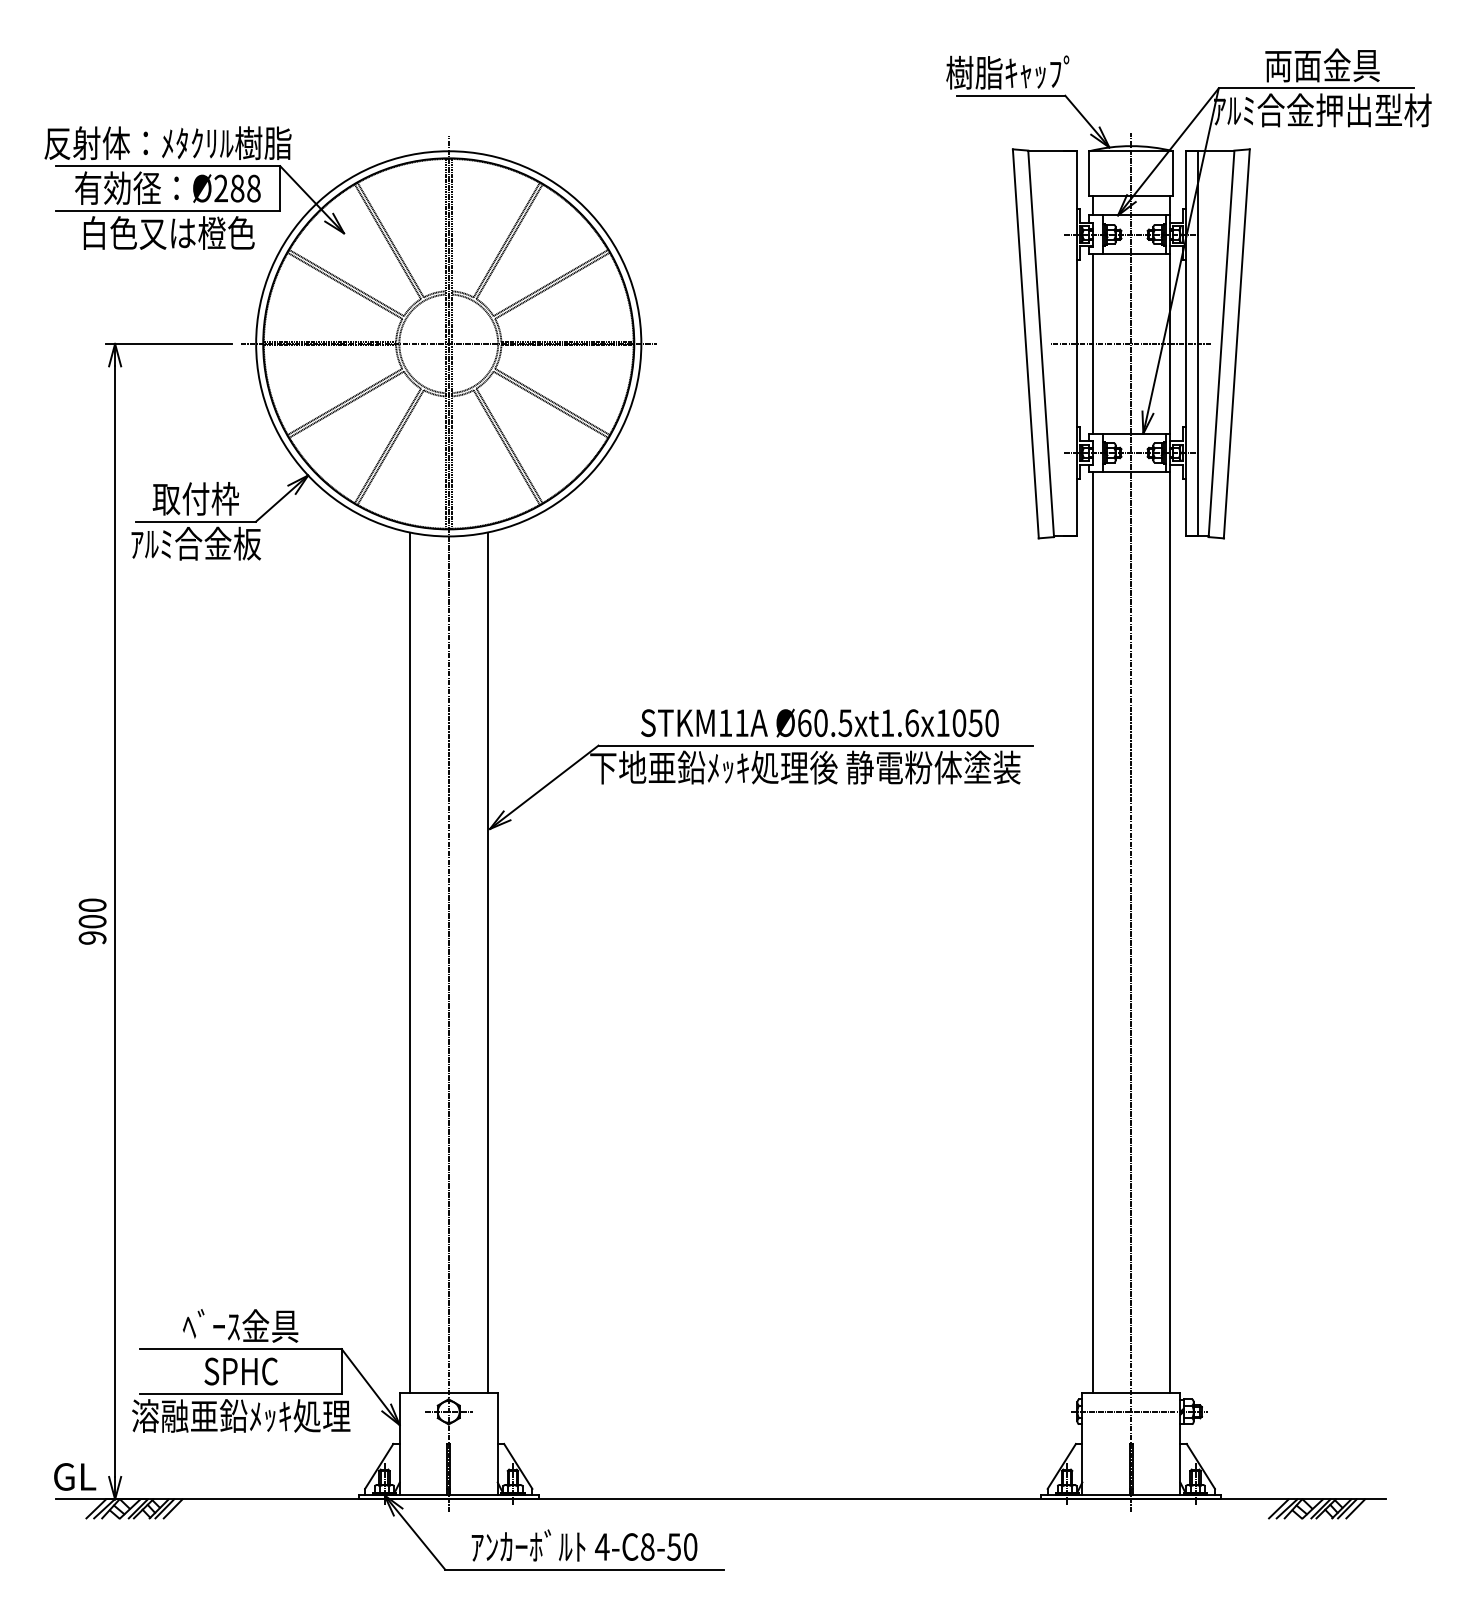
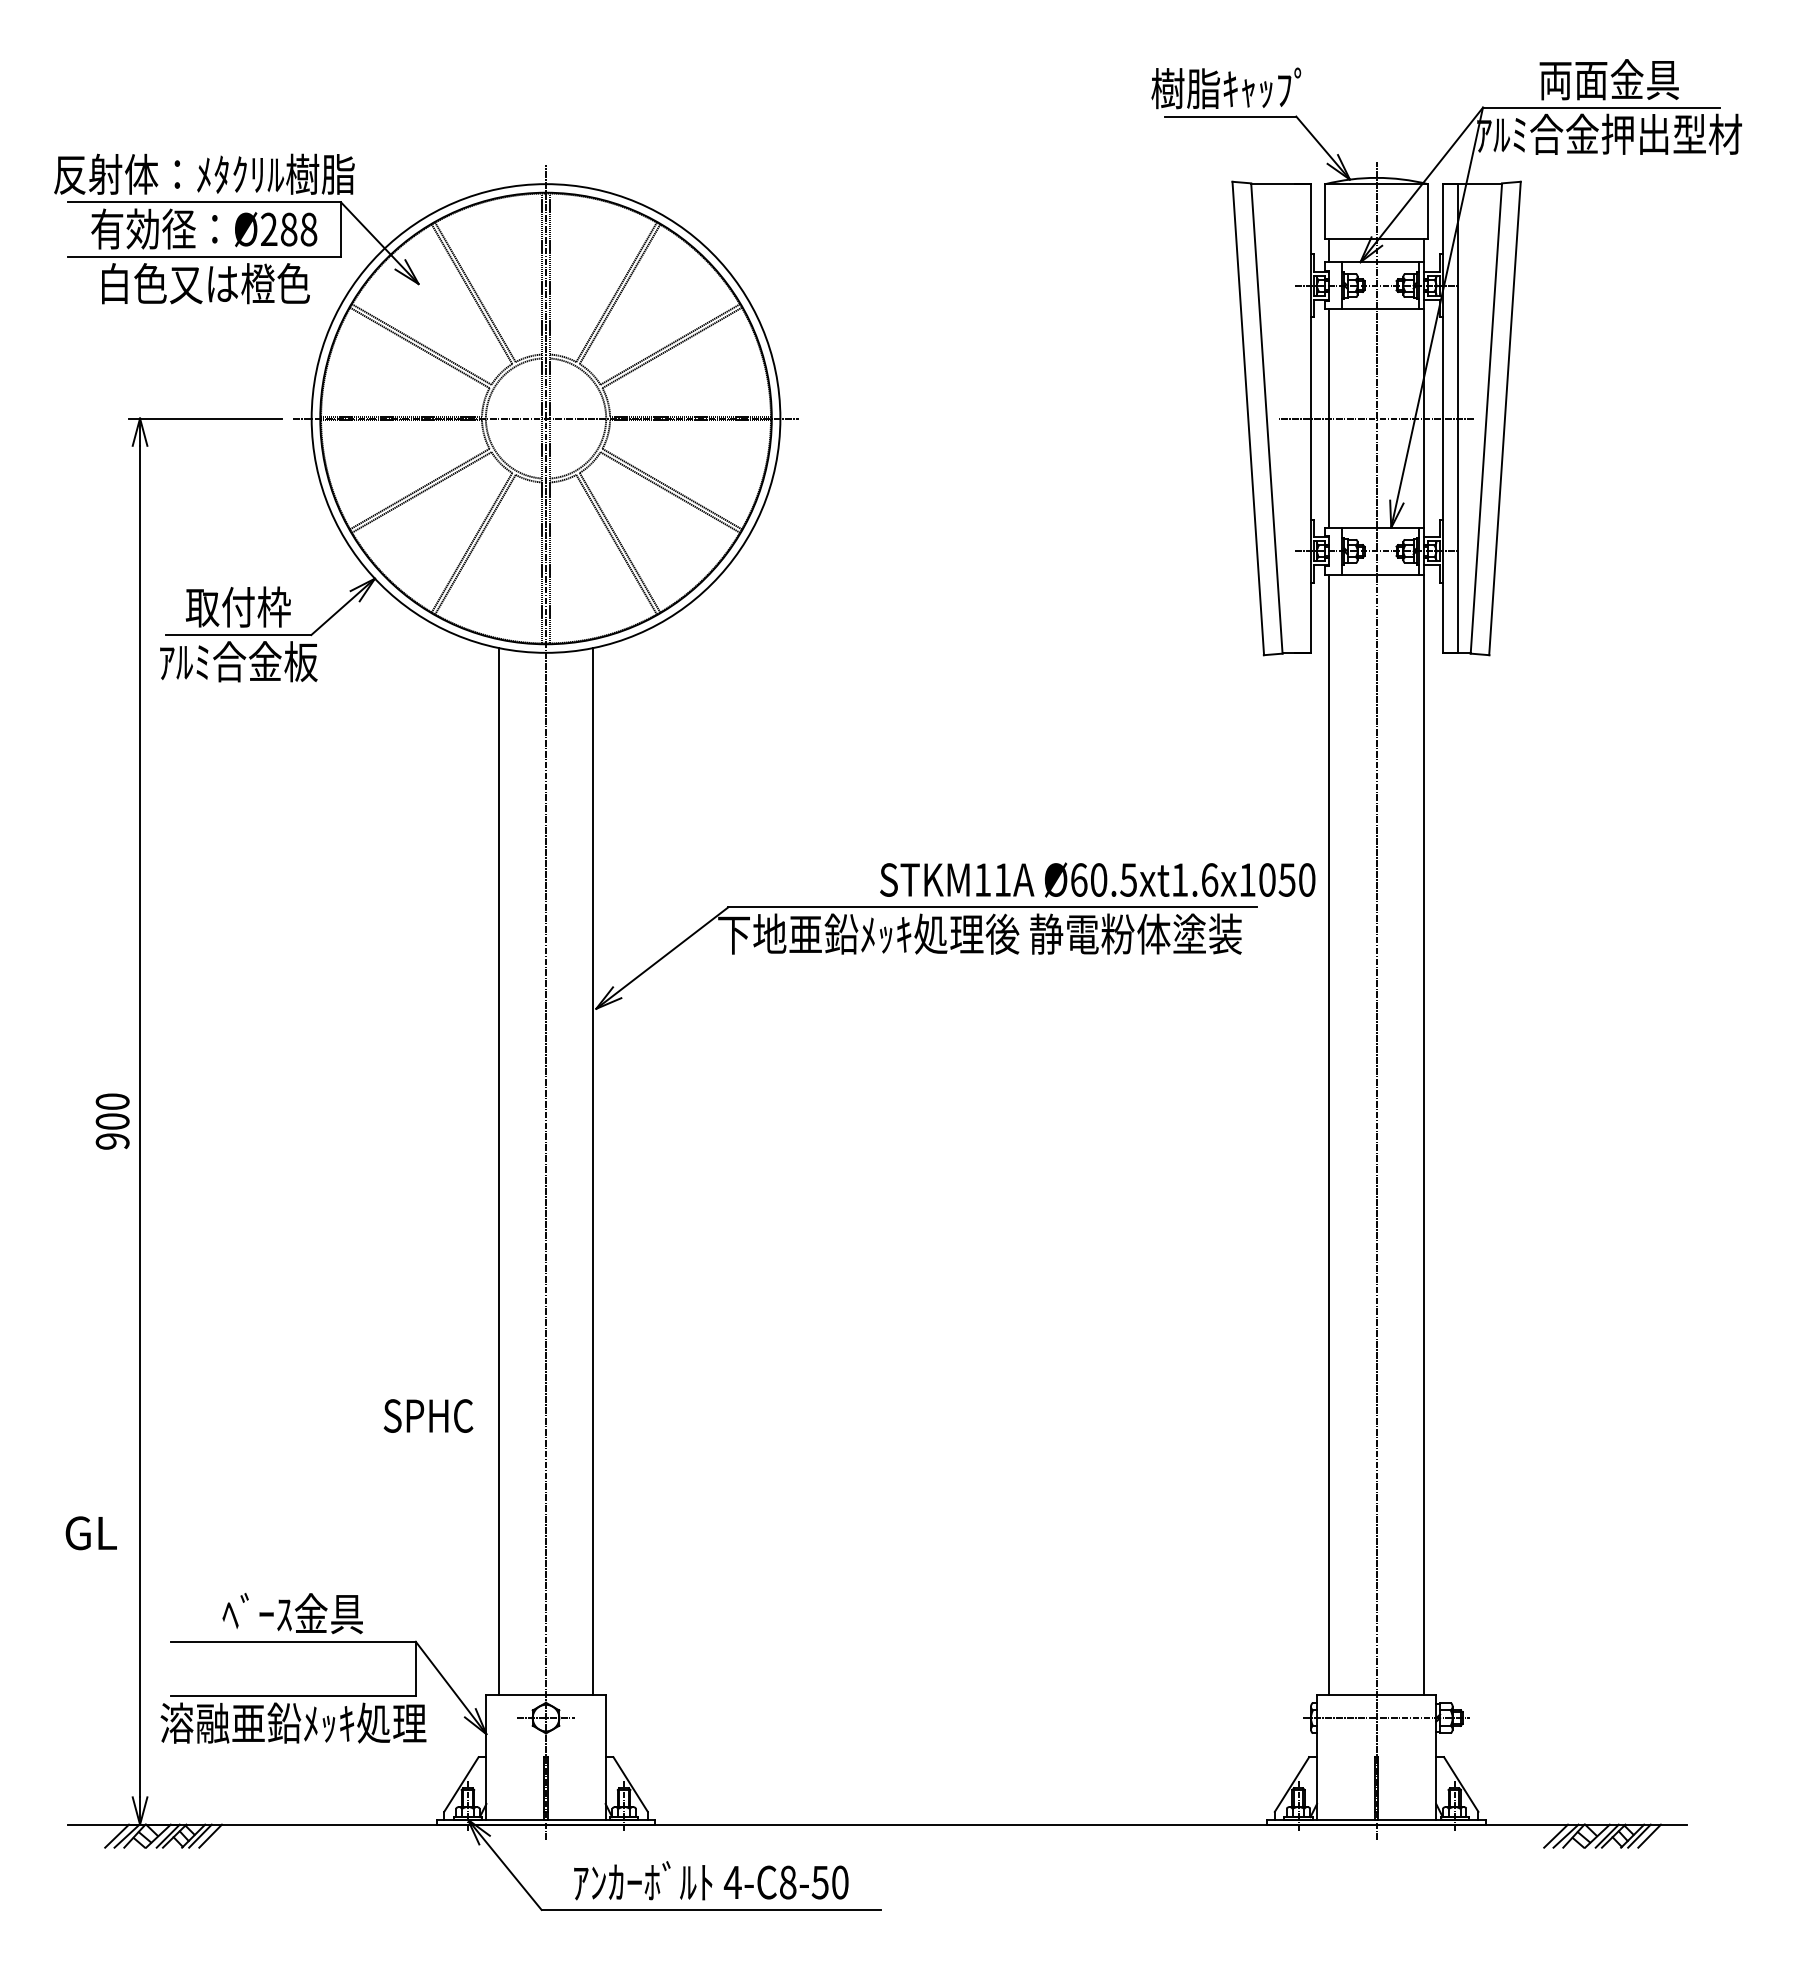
text: (819, 722) -> (1097, 879), moved
text: (241, 1371) -> (428, 1415), moved
text: (74, 1477) -> (90, 1533), moved

